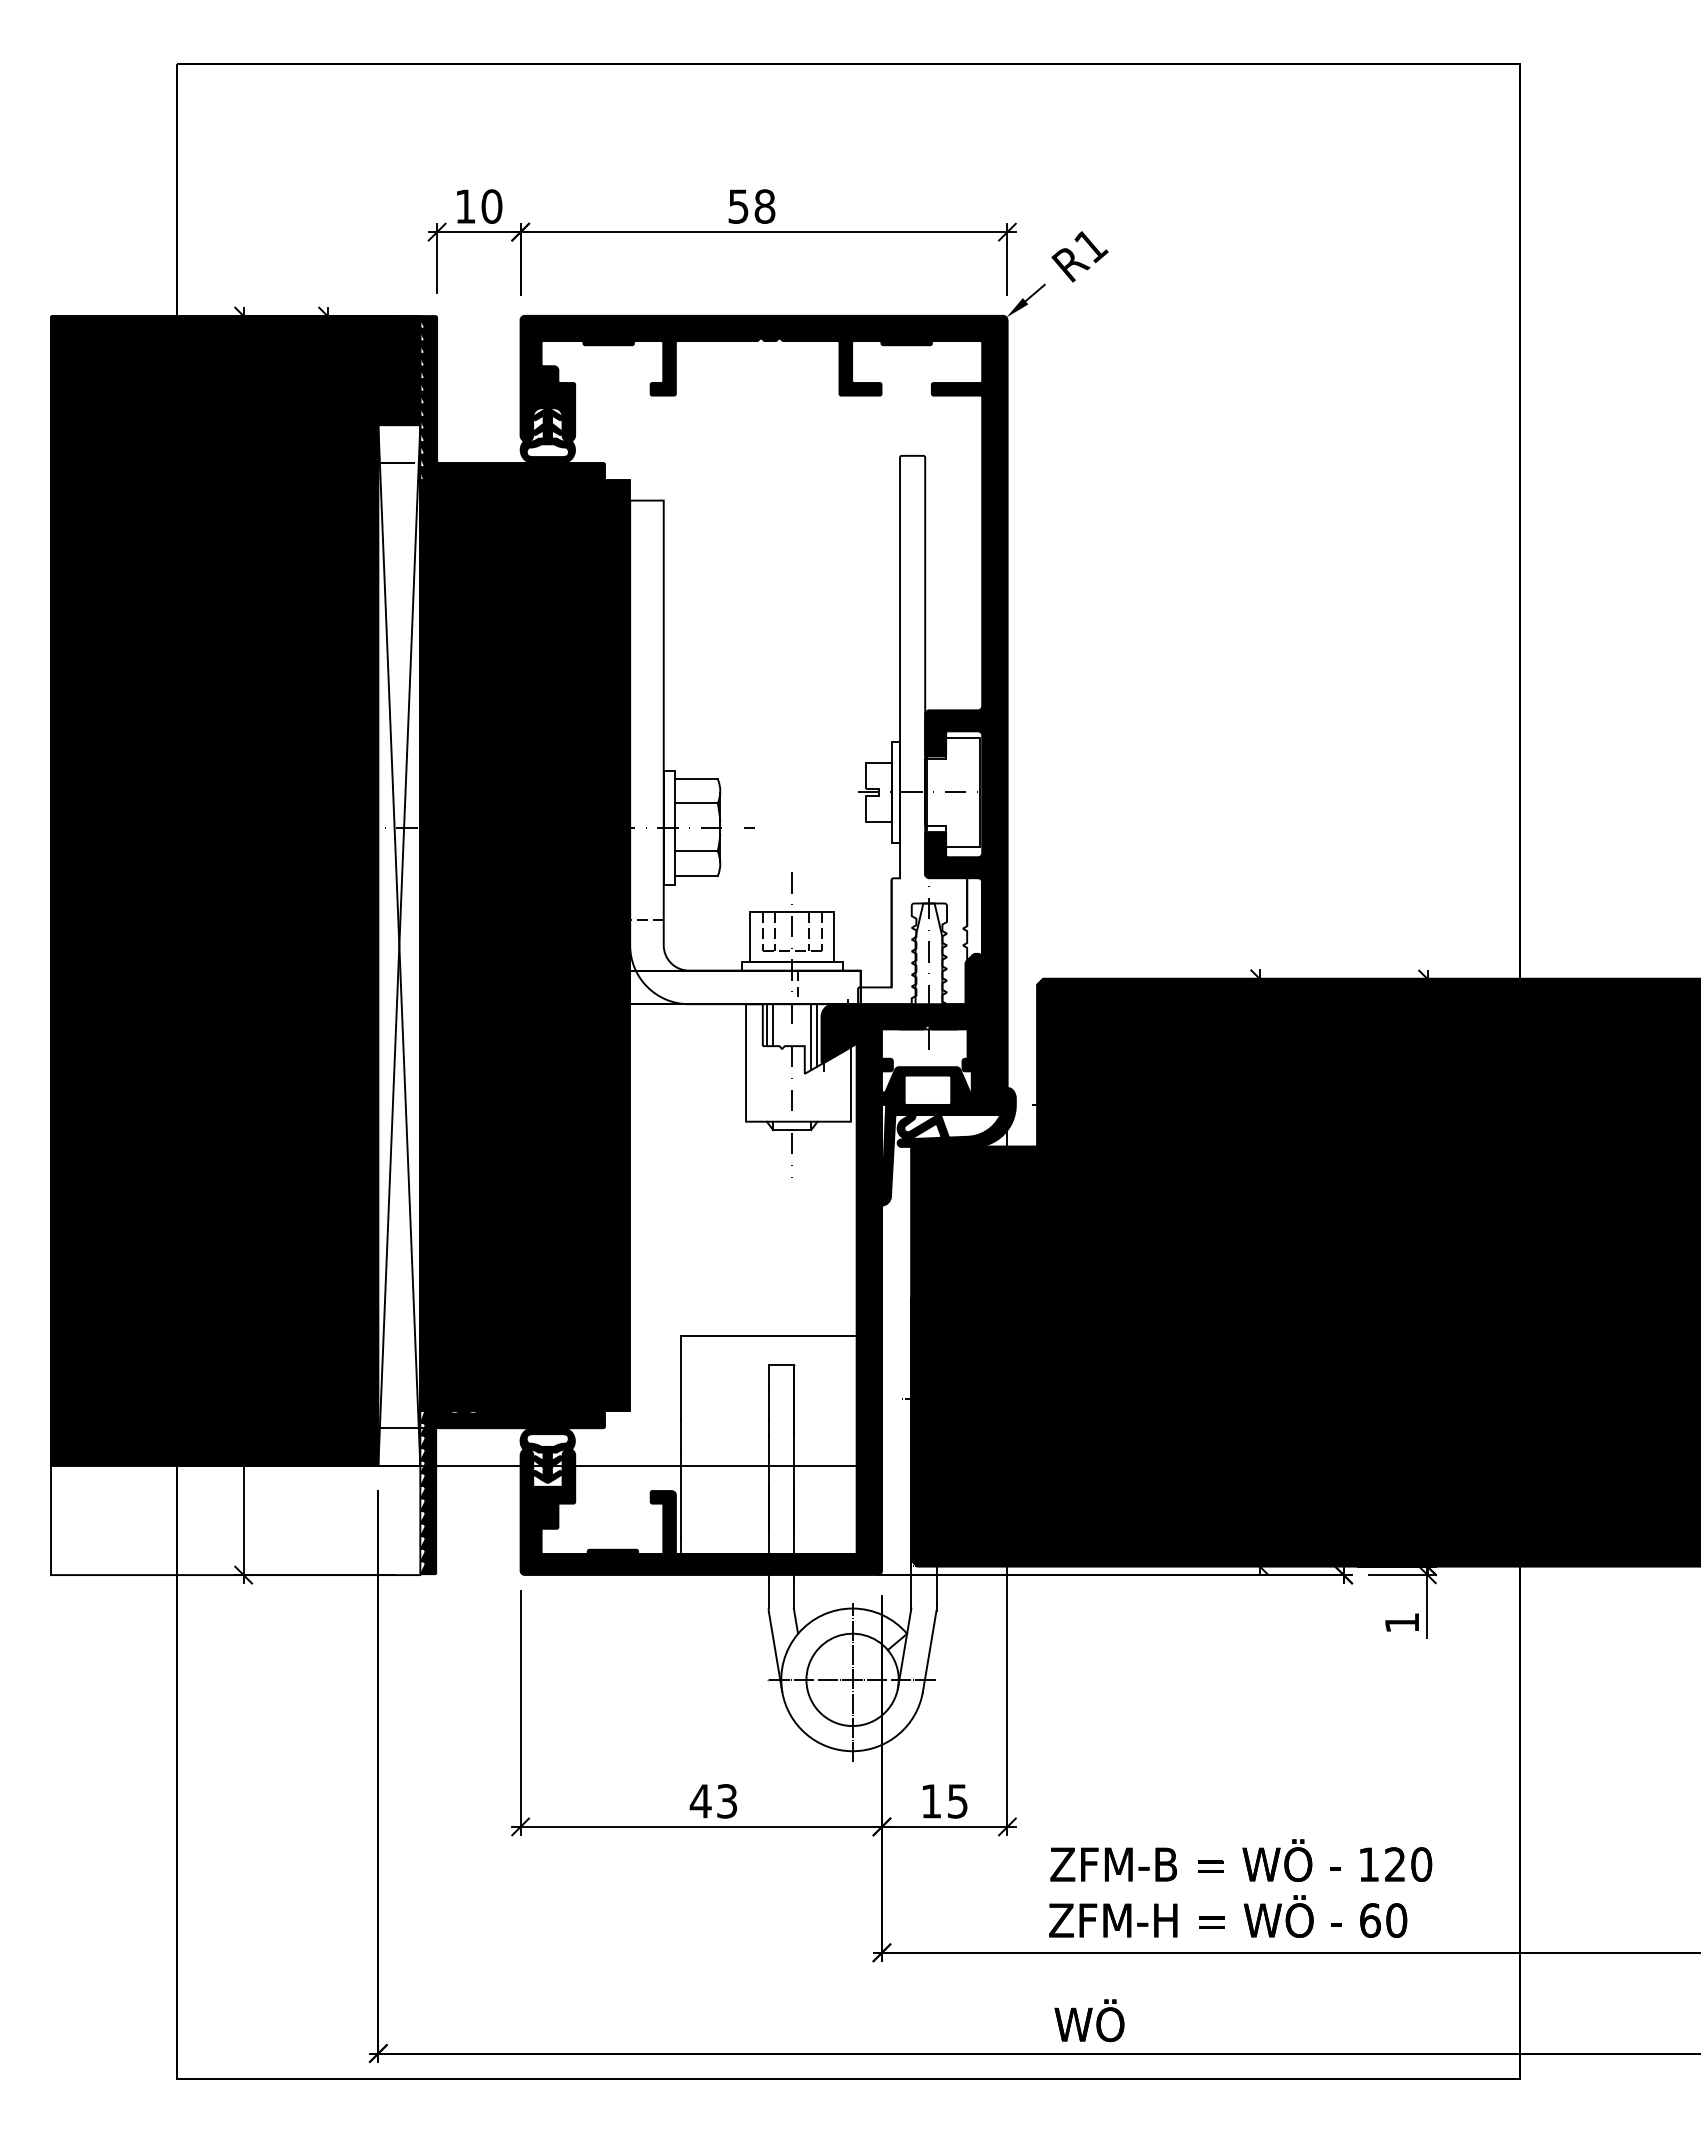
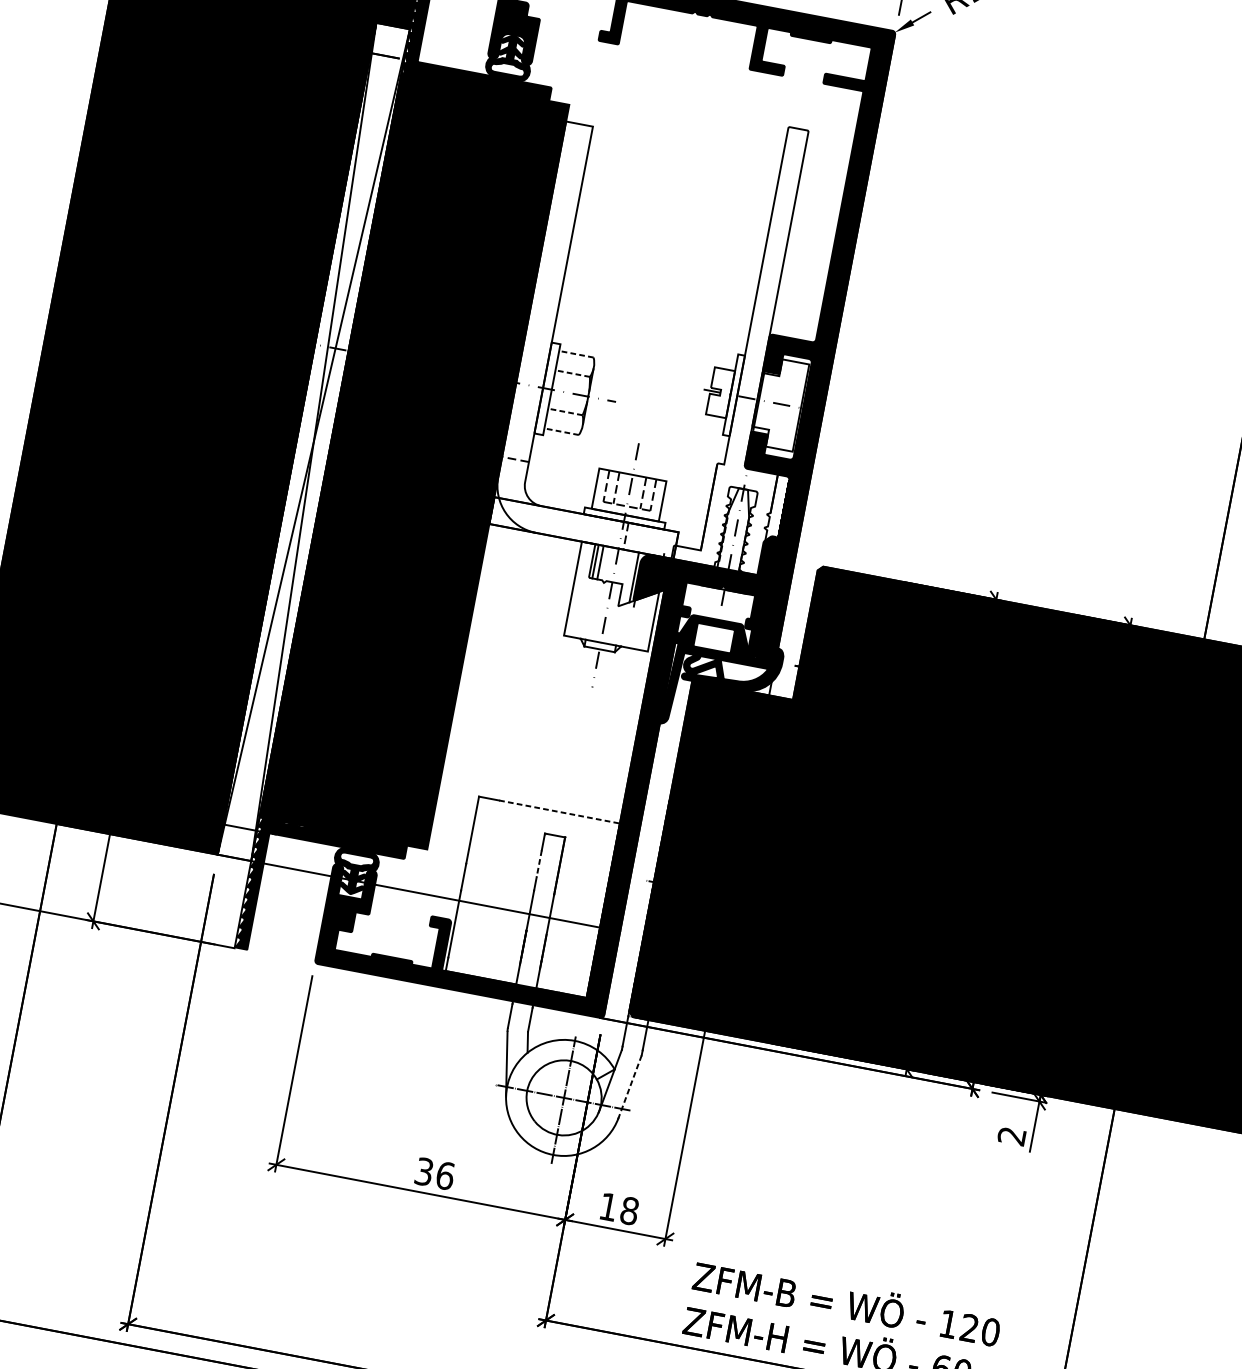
line: (696, 779) -> (576, 354), solid -> dashed
line: (696, 803) -> (572, 373), solid -> dashed
line: (696, 851) -> (565, 412), solid -> dashed
line: (696, 876) -> (561, 432), solid -> dashed
line: (811, 1037) -> (629, 578), removed
line: (781, 1335) -> (559, 811), solid -> dashed
line: (768, 1402) -> (539, 863), solid -> dashed
text: (1401, 1622) -> (1011, 1135), 1 -> 2
line: (929, 1651) -> (629, 1086), solid -> dashed
text: (713, 1801) -> (434, 1173), 43 -> 36
text: (957, 1801) -> (629, 1211), 15 -> 18

